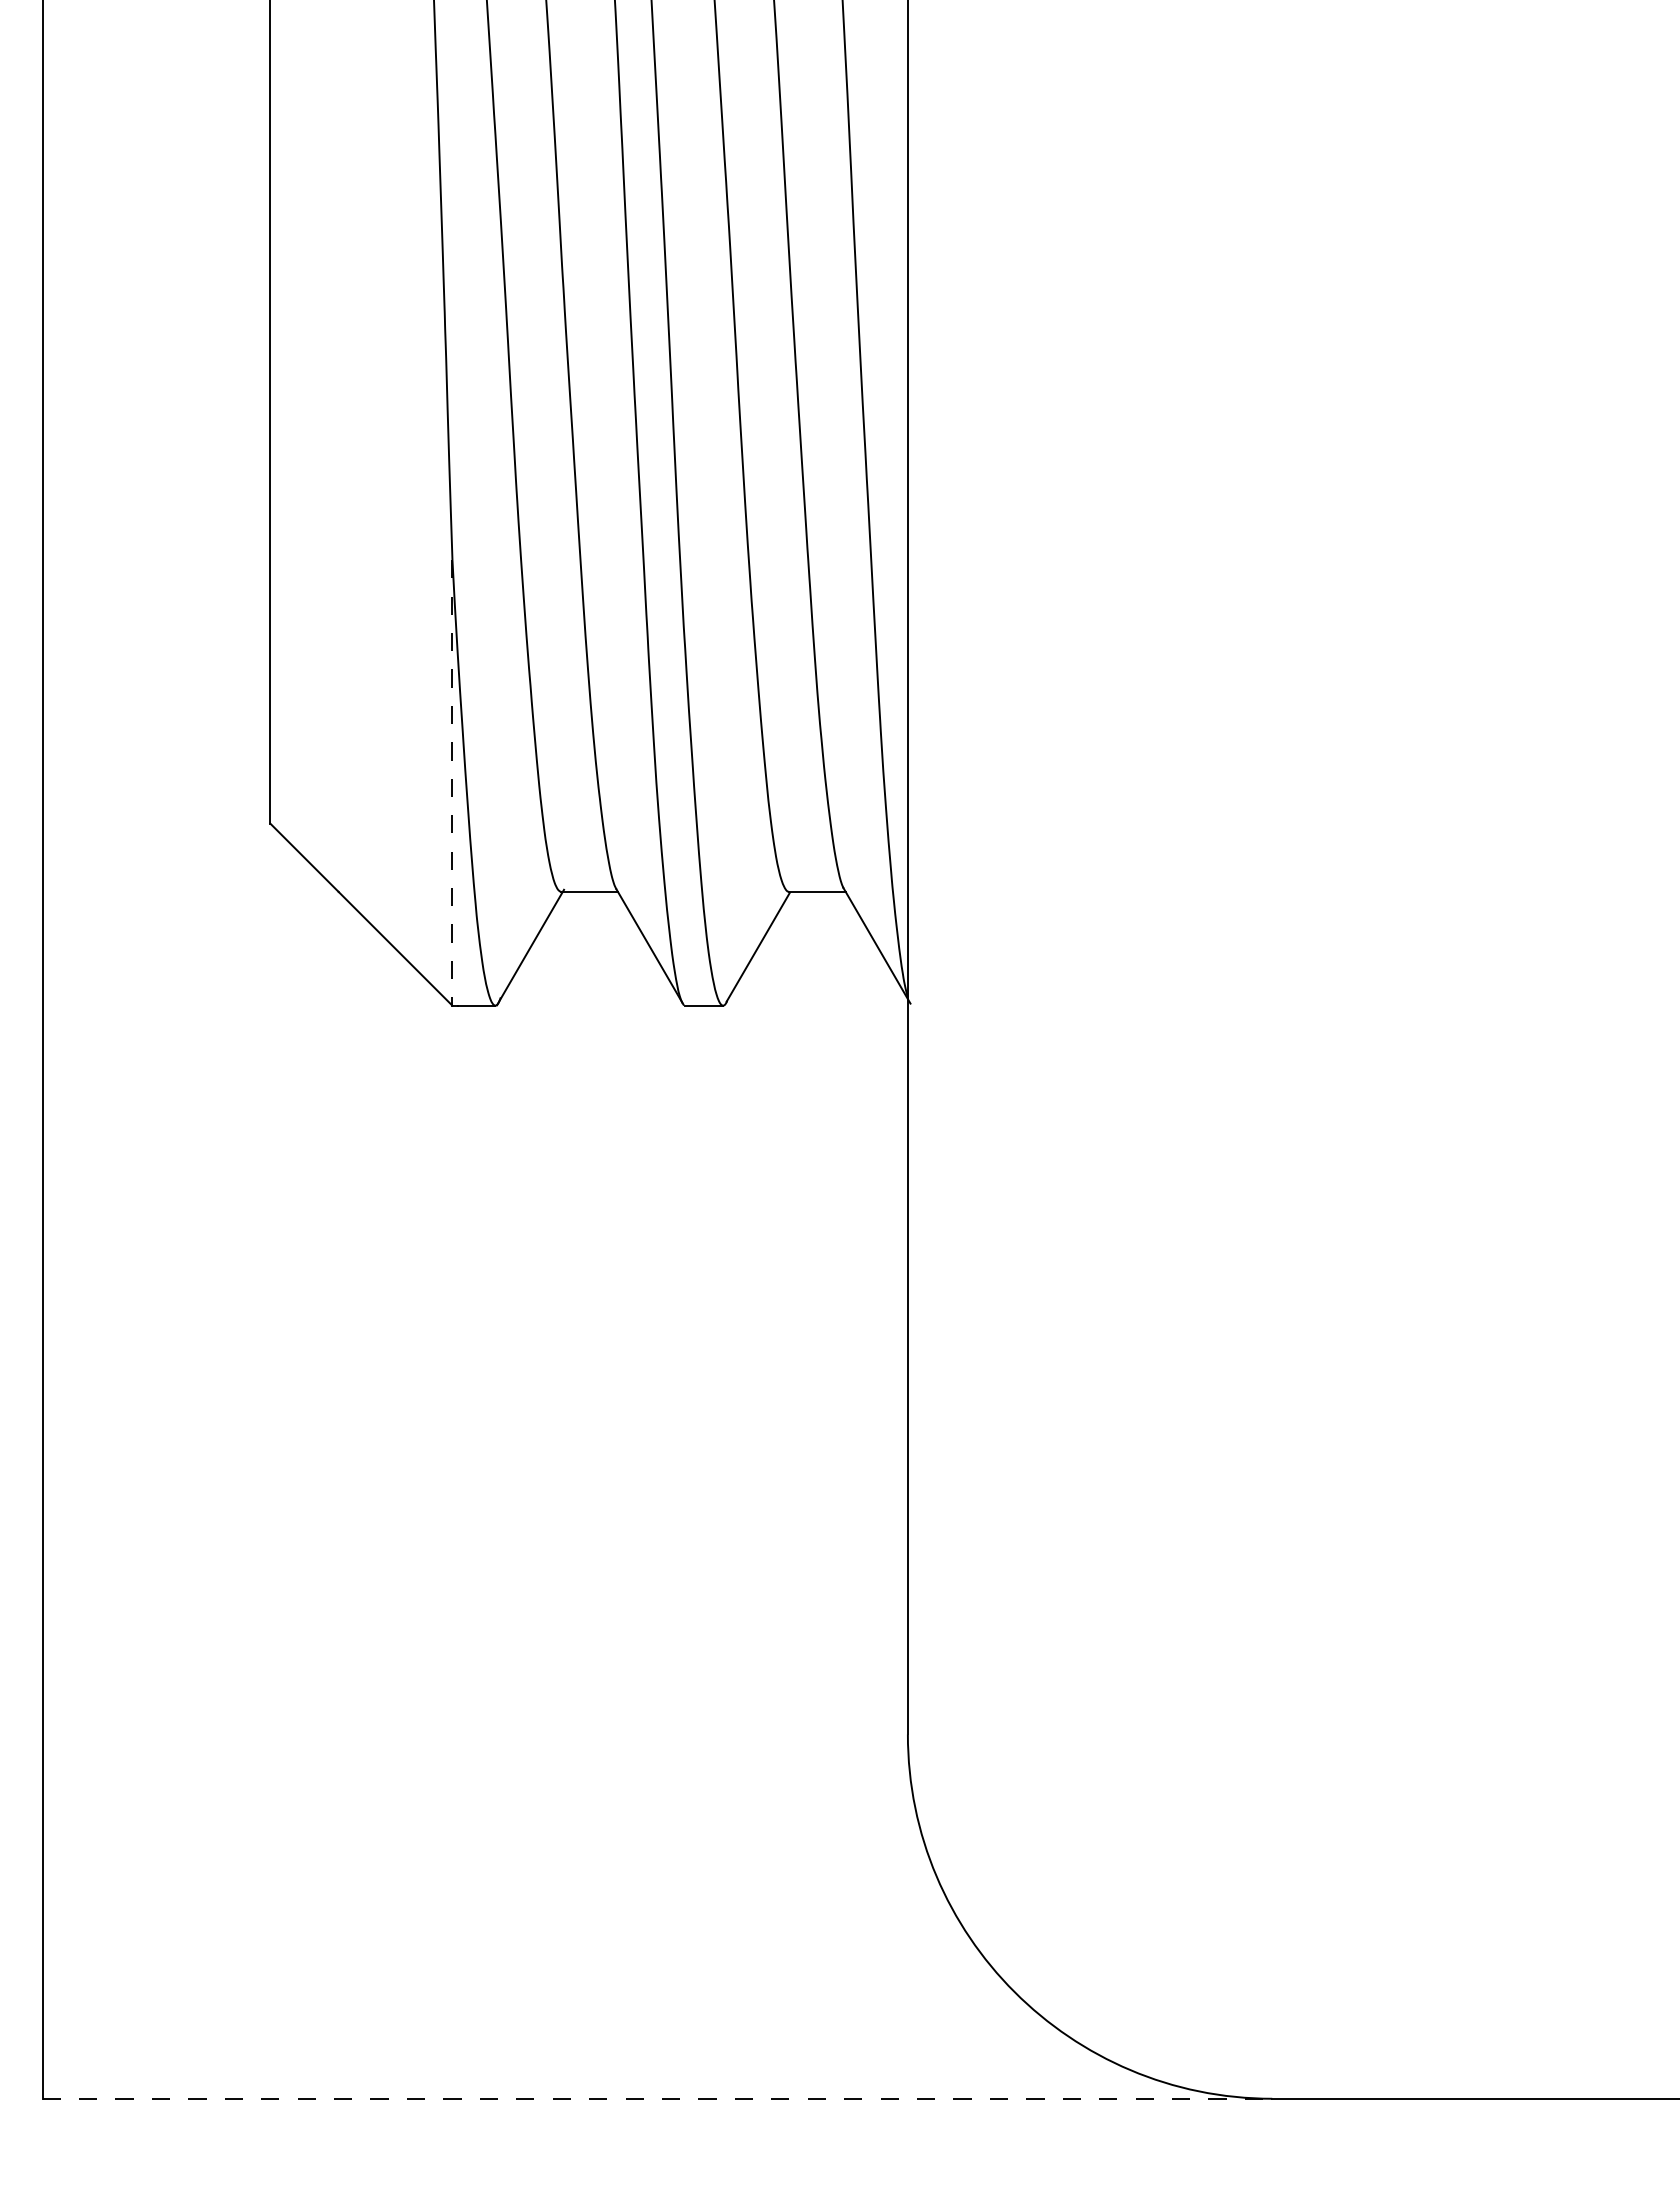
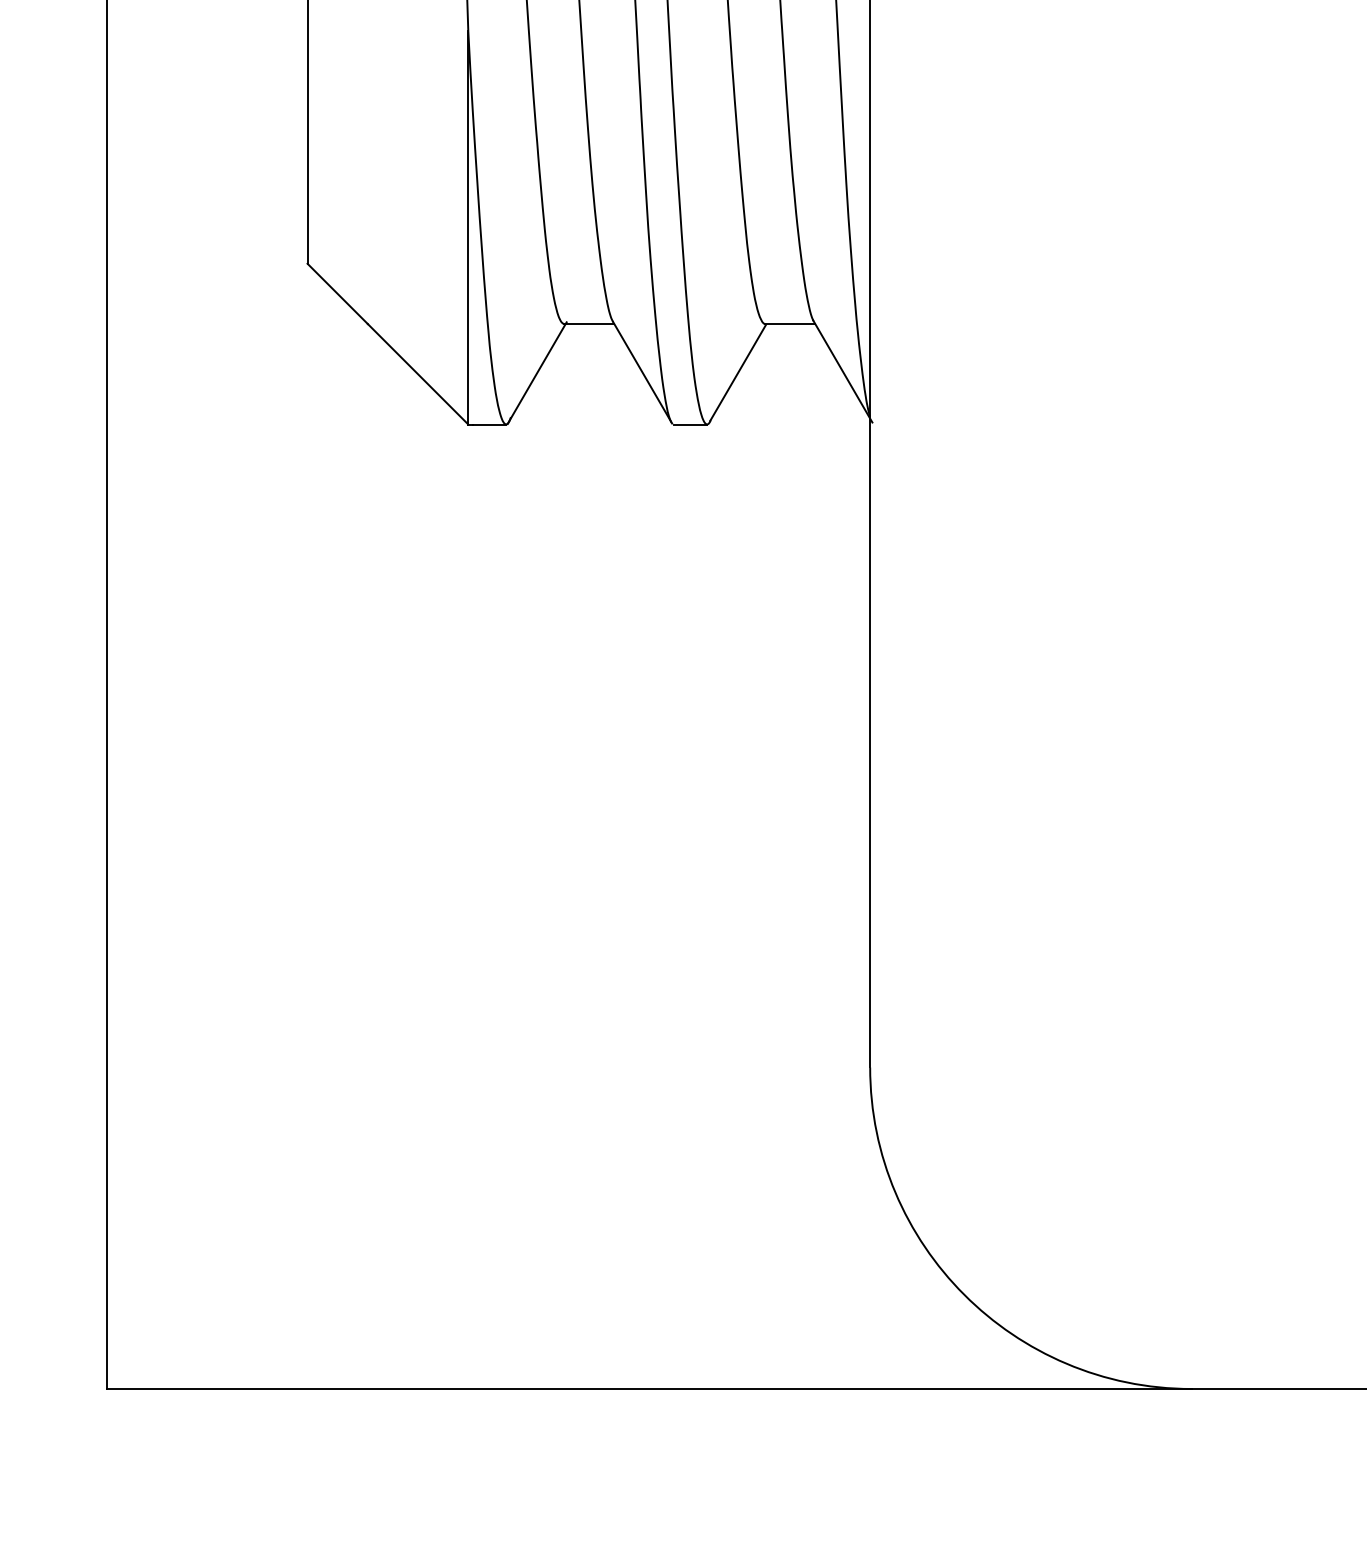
line: (452, 782) -> (468, 227), dashed -> solid
line: (657, 2098) -> (649, 1388), dashed -> solid

